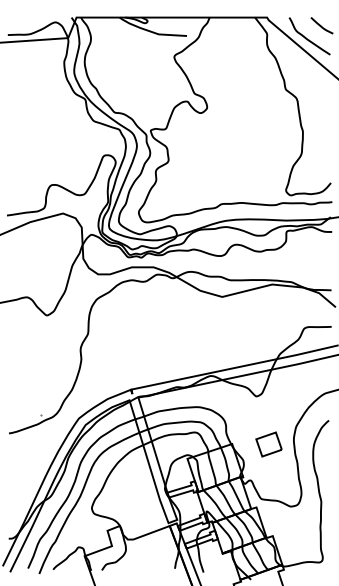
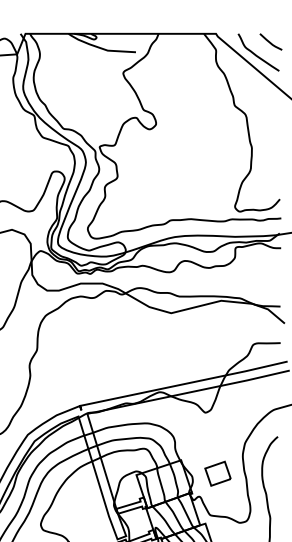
part: (268, 444) -> (217, 473), moved

